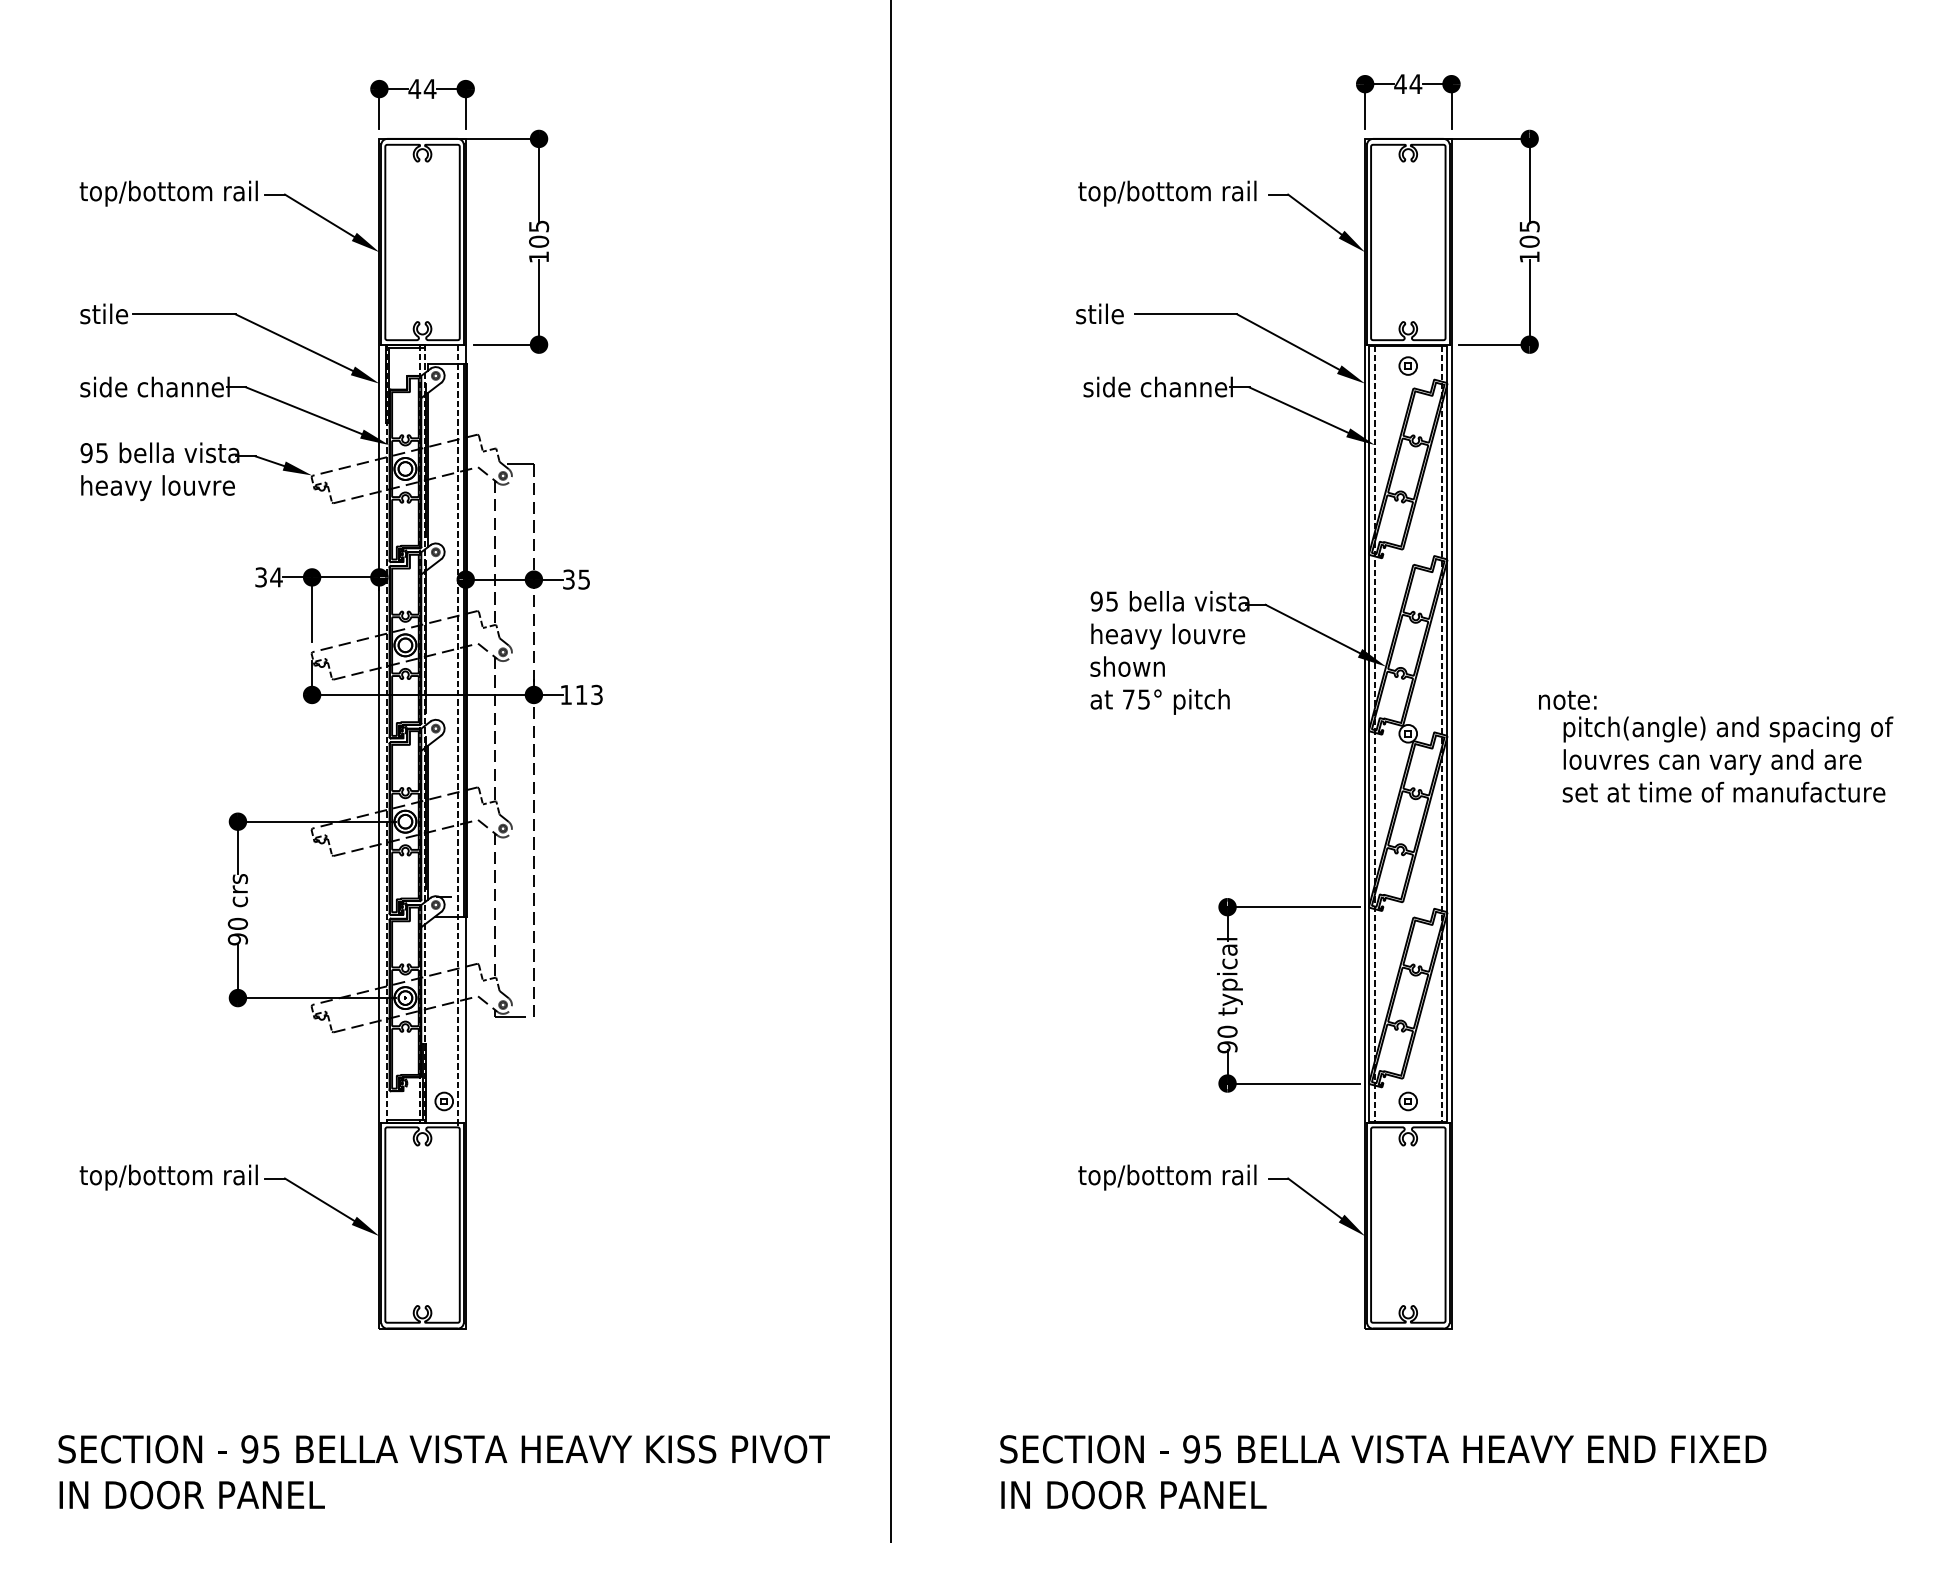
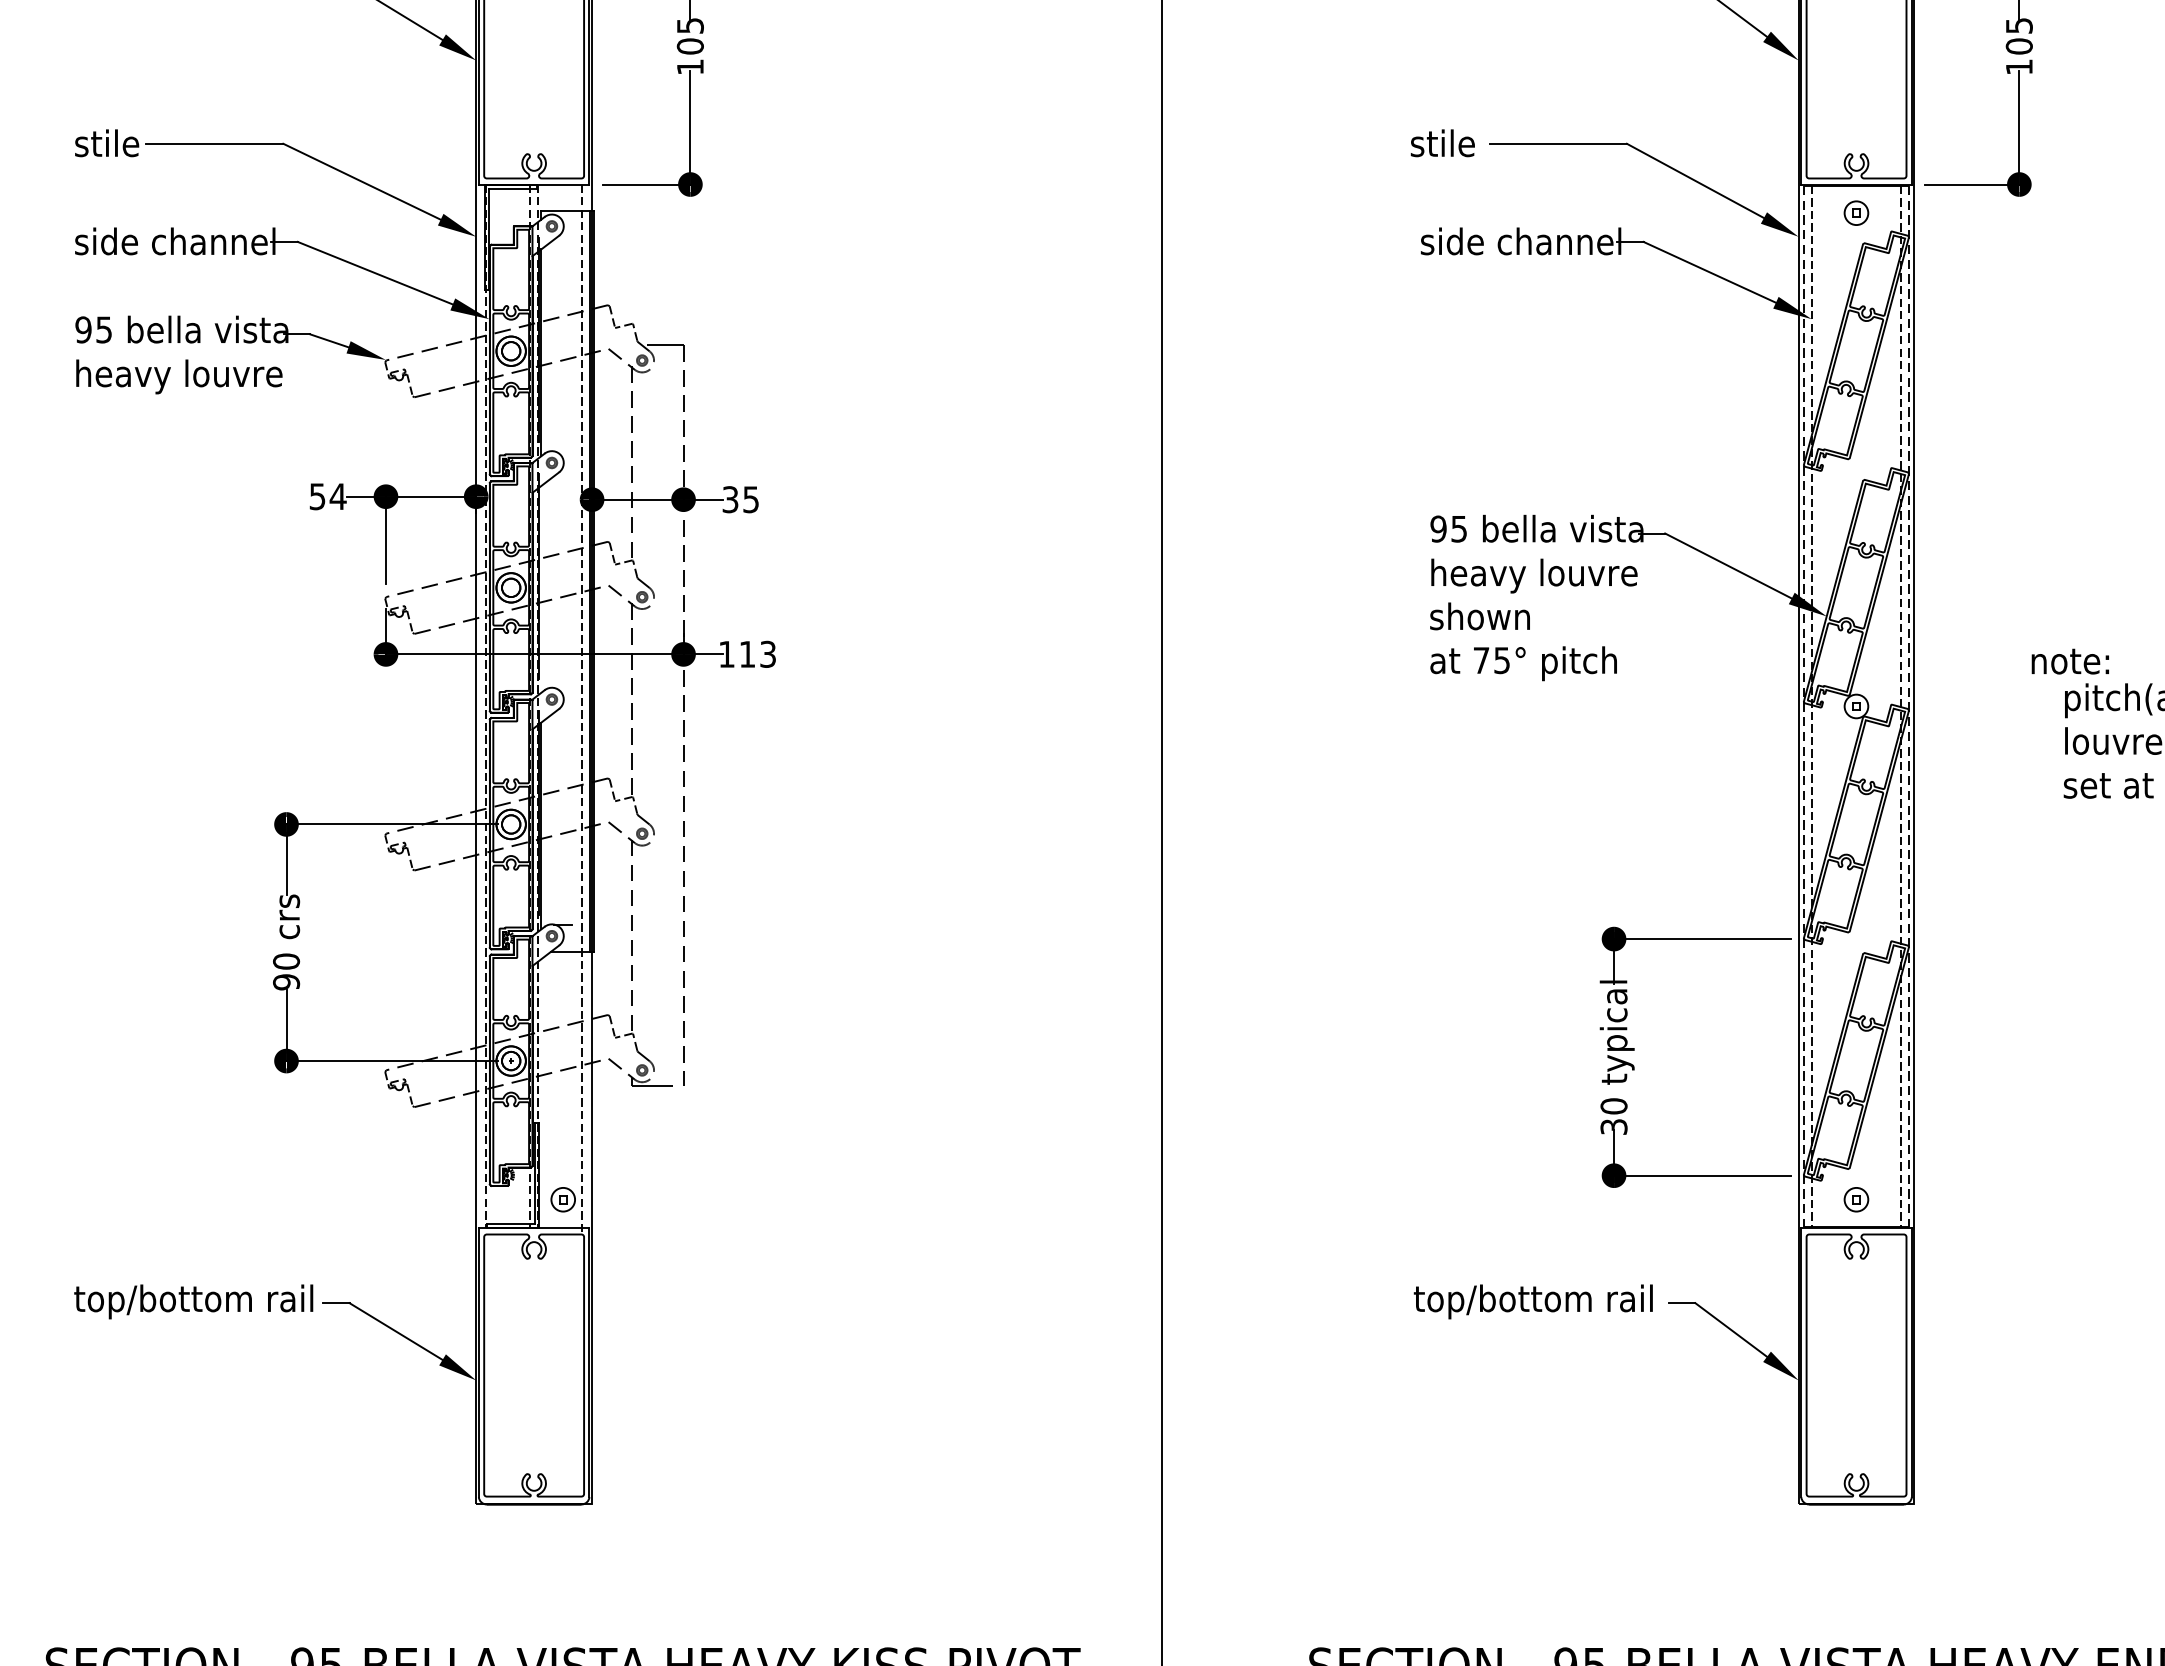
text: (260, 576) -> (316, 495), 34 -> 54
line: (1369, 734) -> (1804, 707), solid -> dashed
line: (1447, 734) -> (1909, 707), solid -> dashed
text: (1227, 1047) -> (1613, 1127), 90 -> 30

